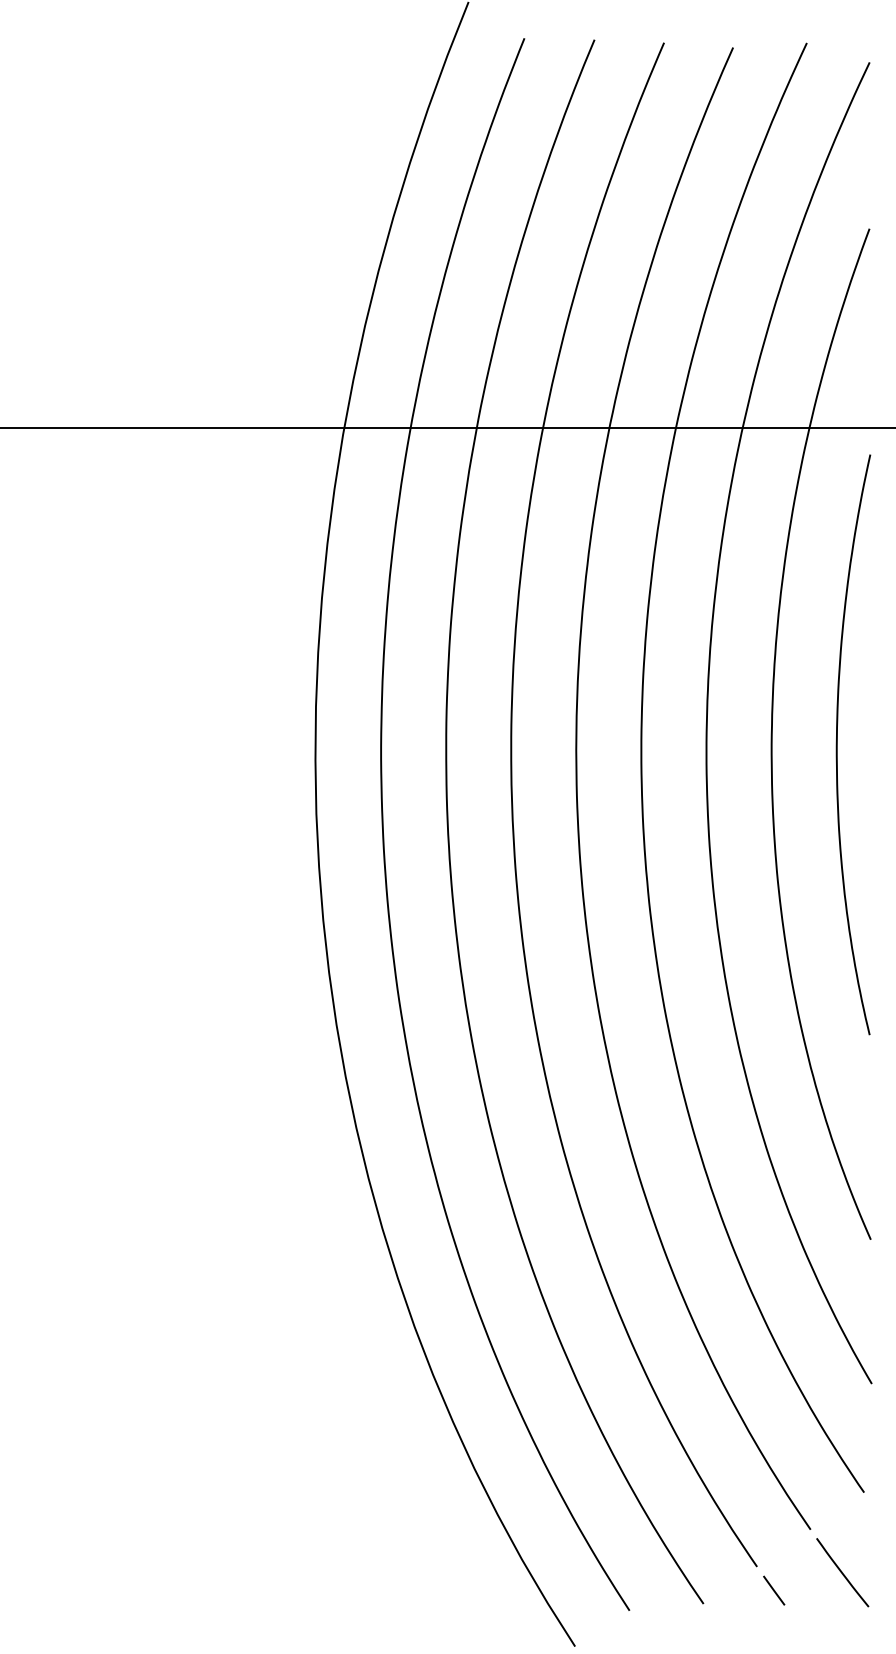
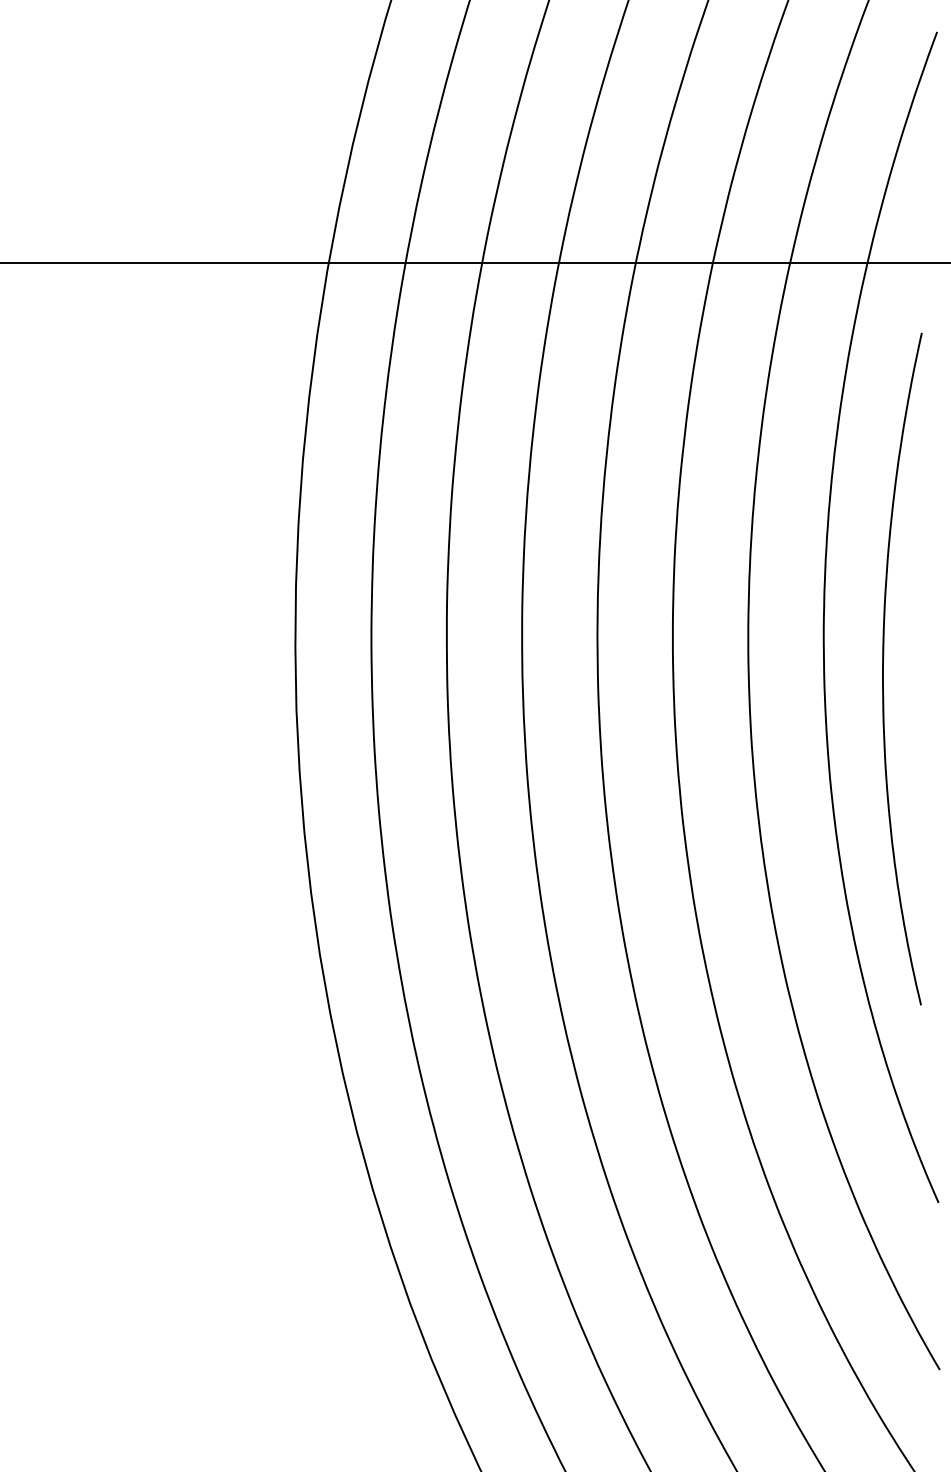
curve: (837, 744) -> (883, 668), moved

